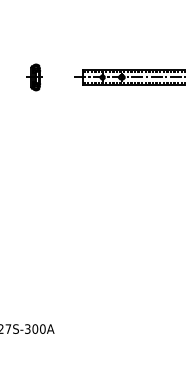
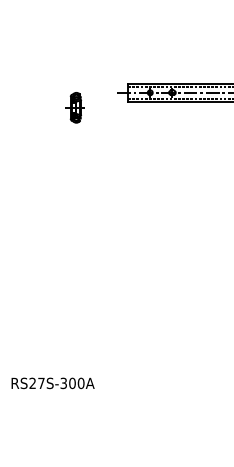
part: (34, 77) -> (74, 107), moved

